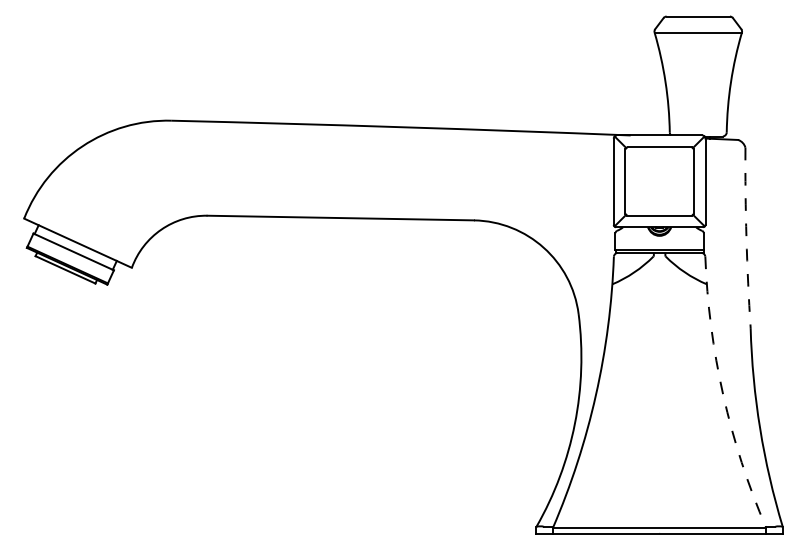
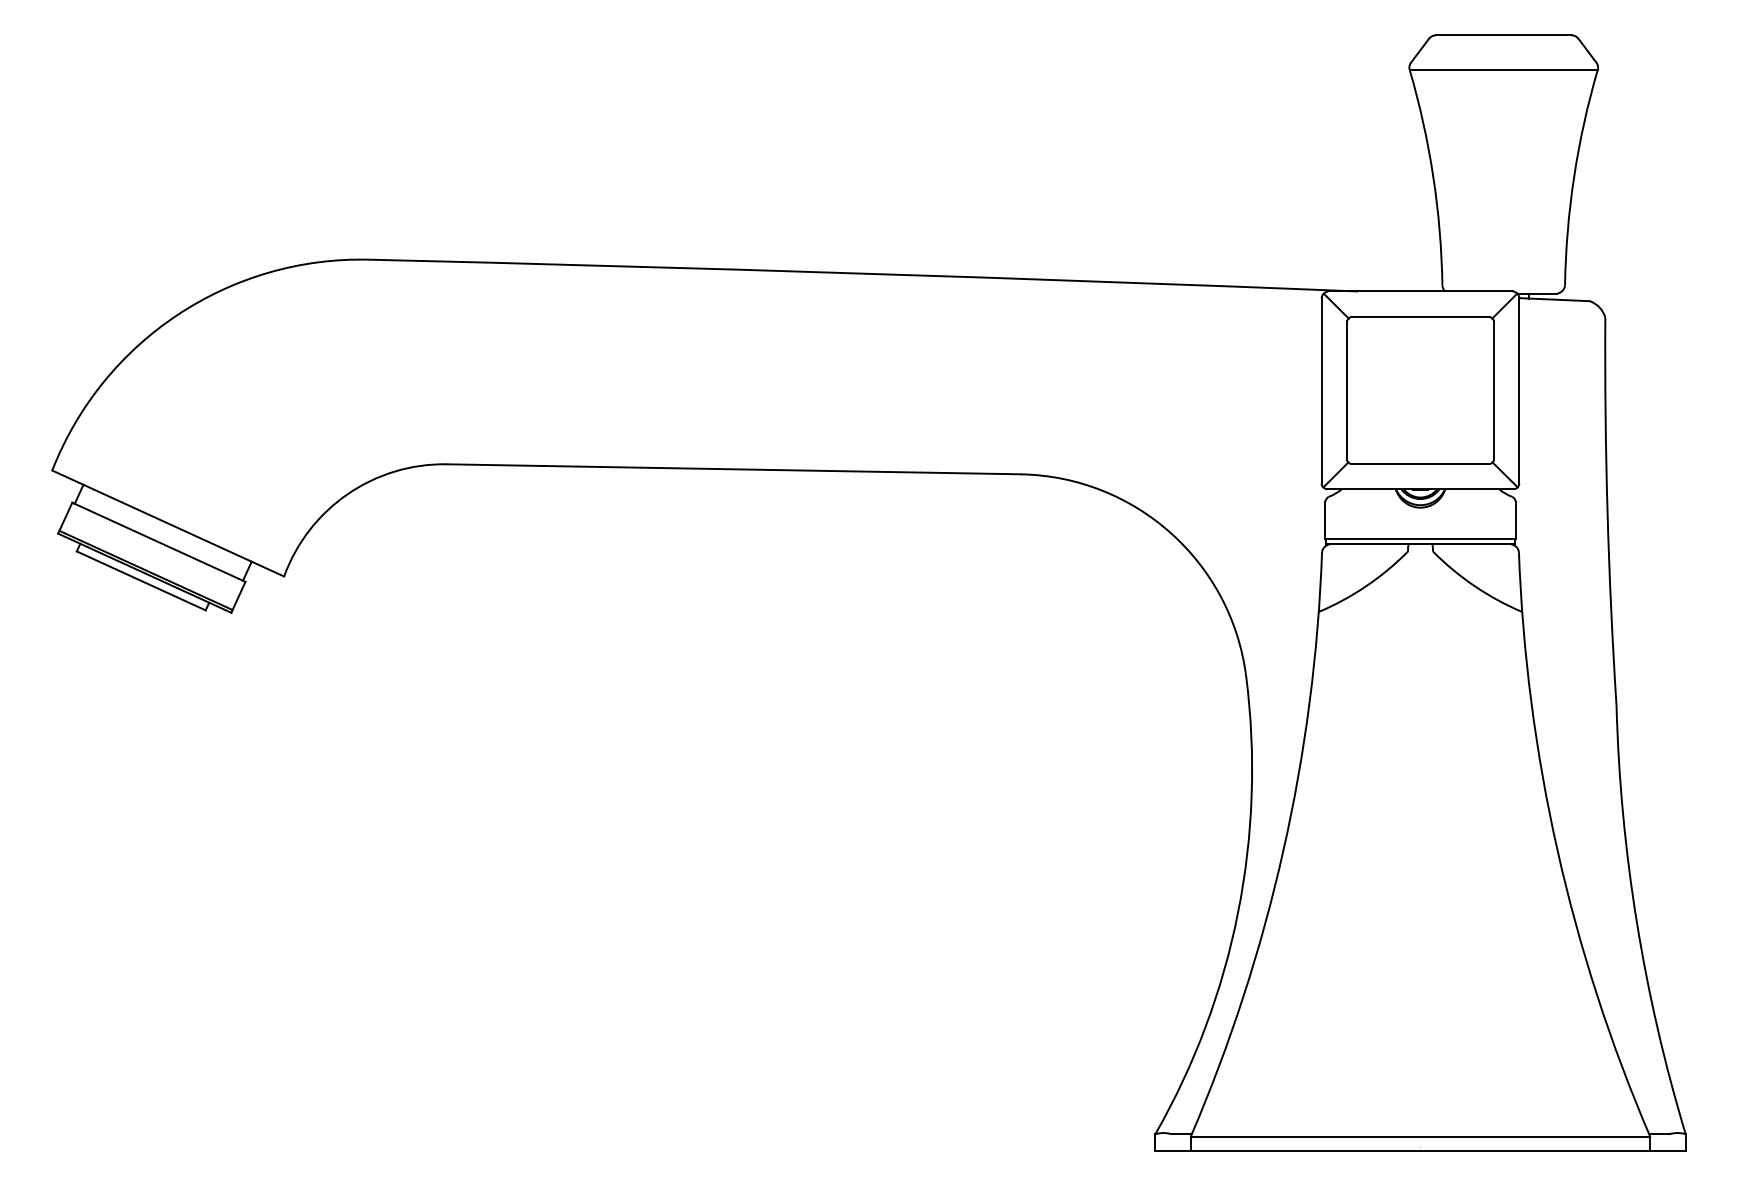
arc: (746, 237) -> (1607, 511), dashed -> solid
arc: (723, 395) -> (1558, 851), dashed -> solid

